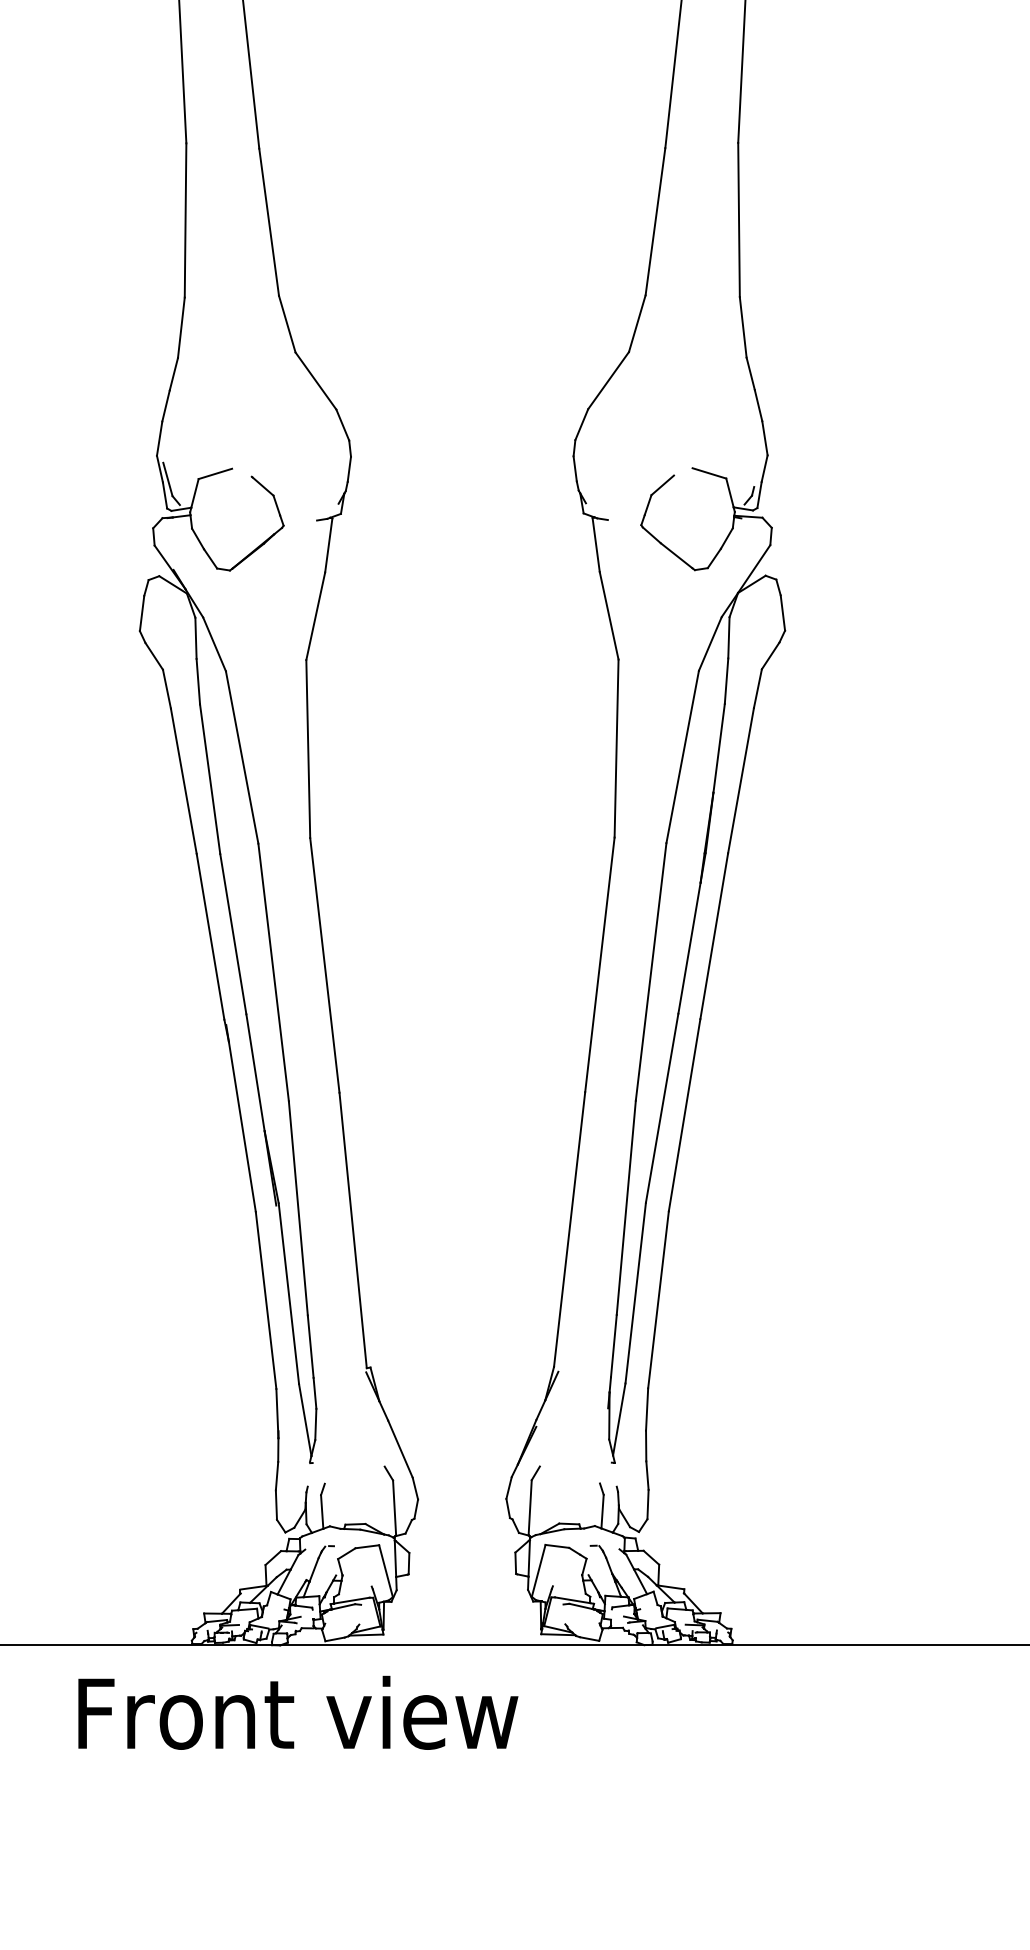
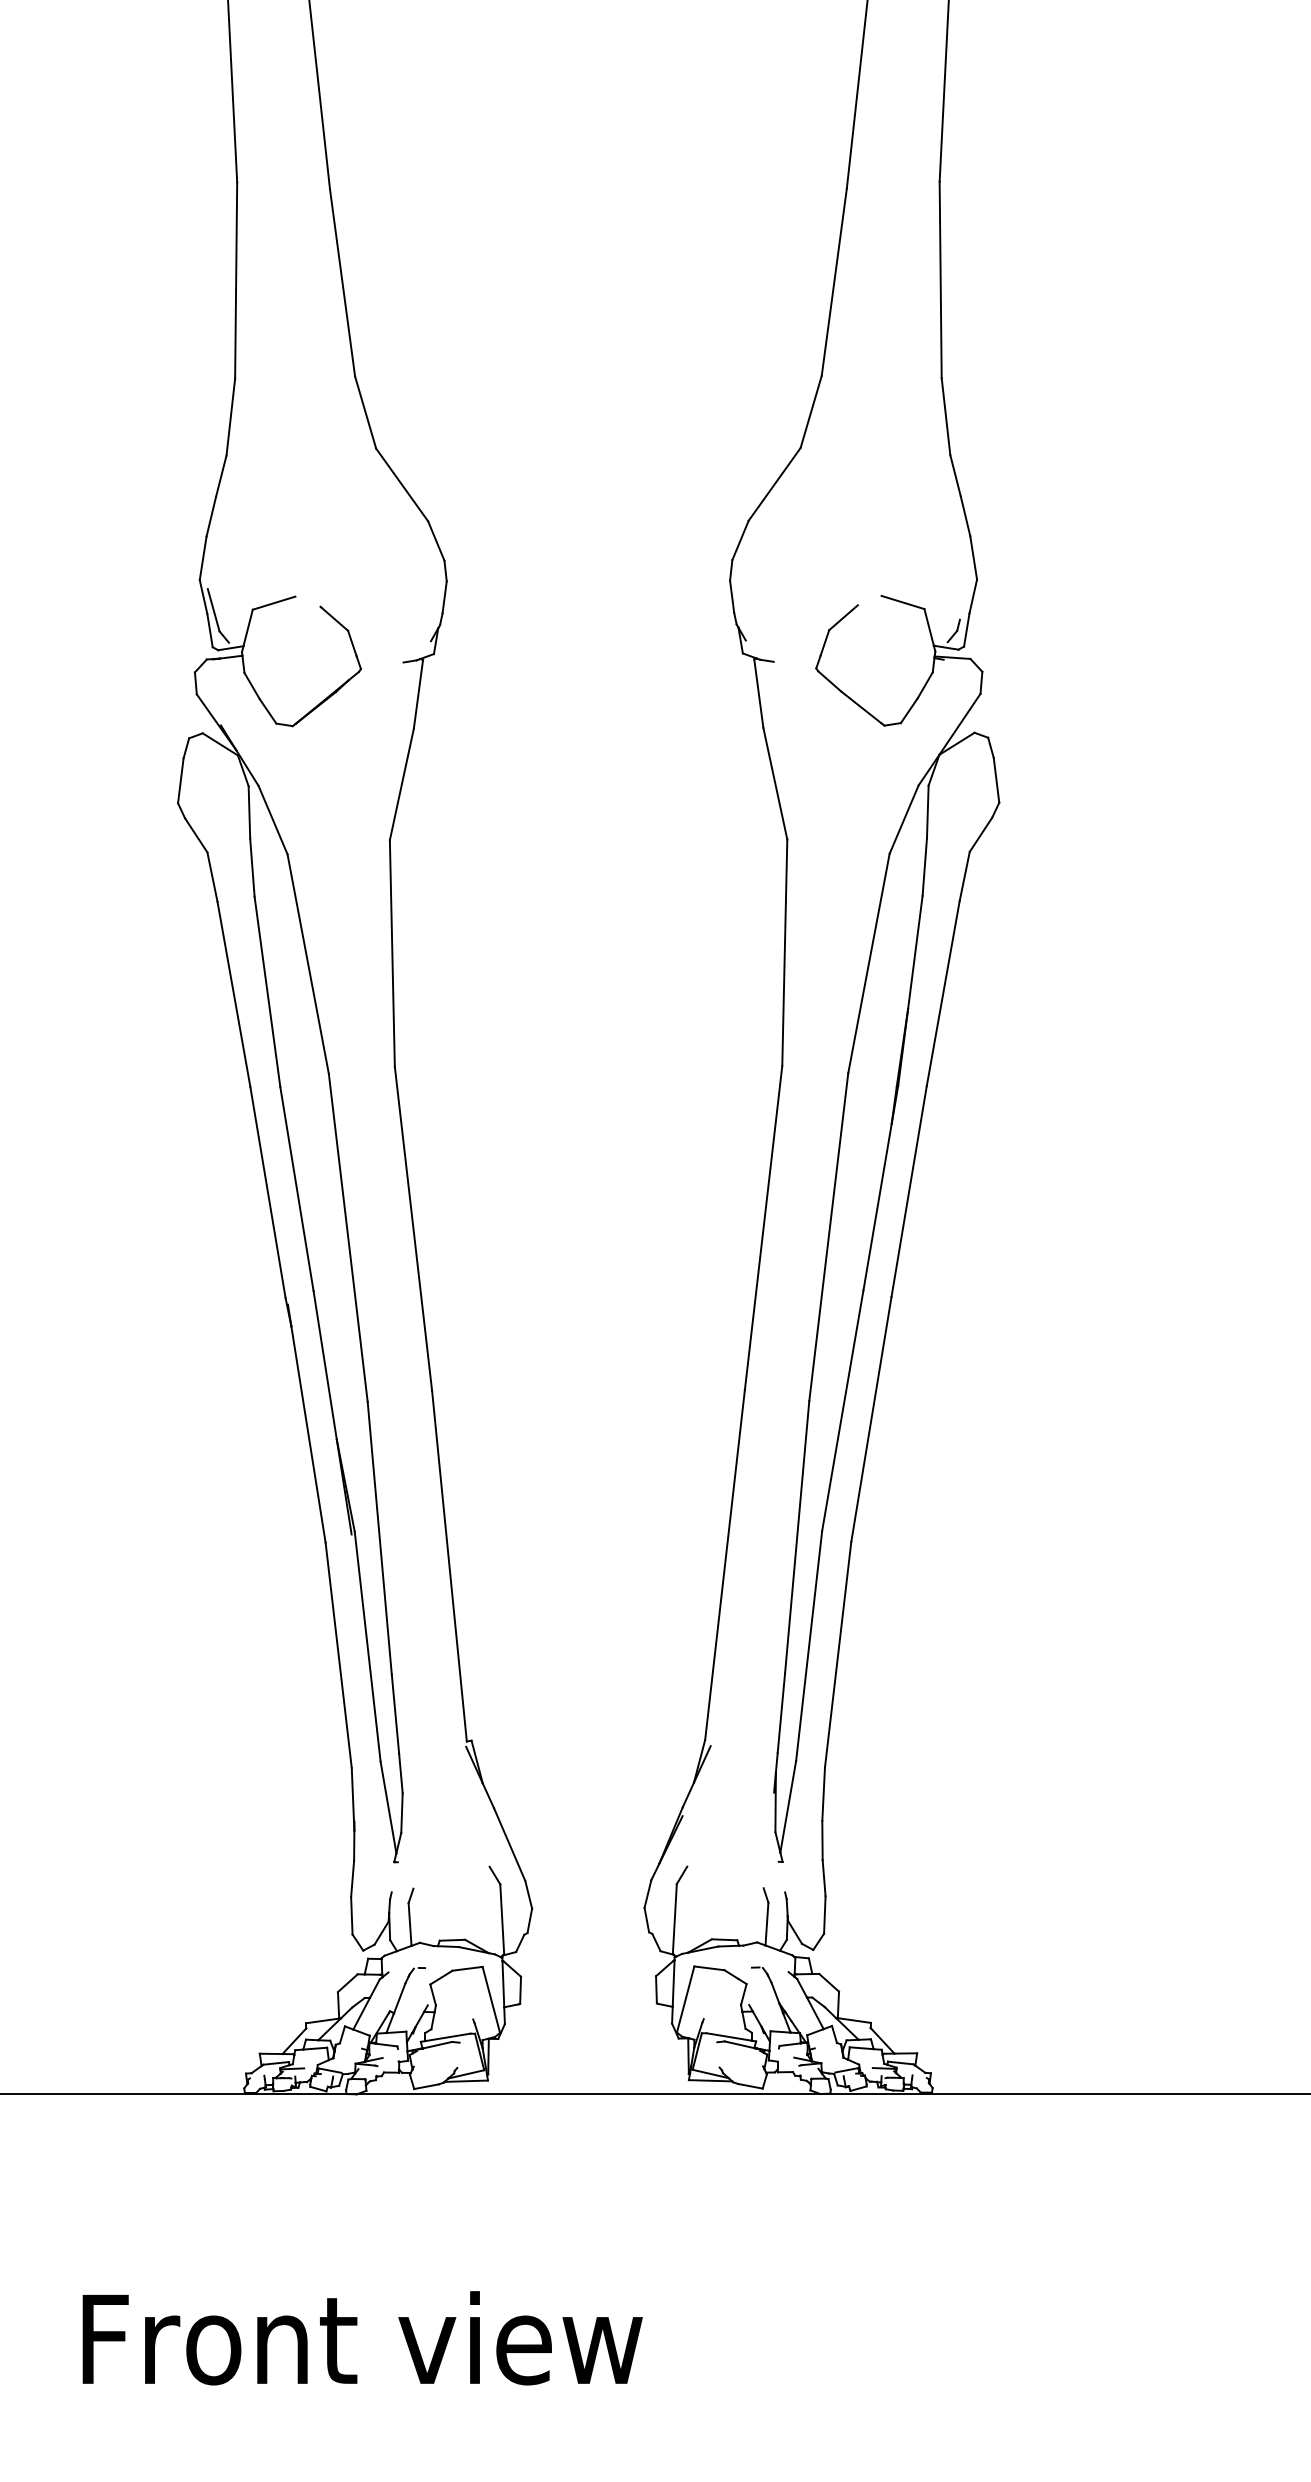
text: (298, 1713) -> (362, 2338), moved

